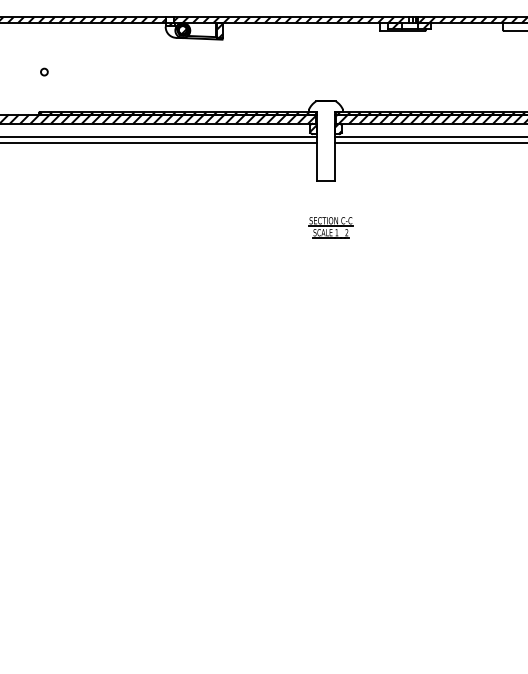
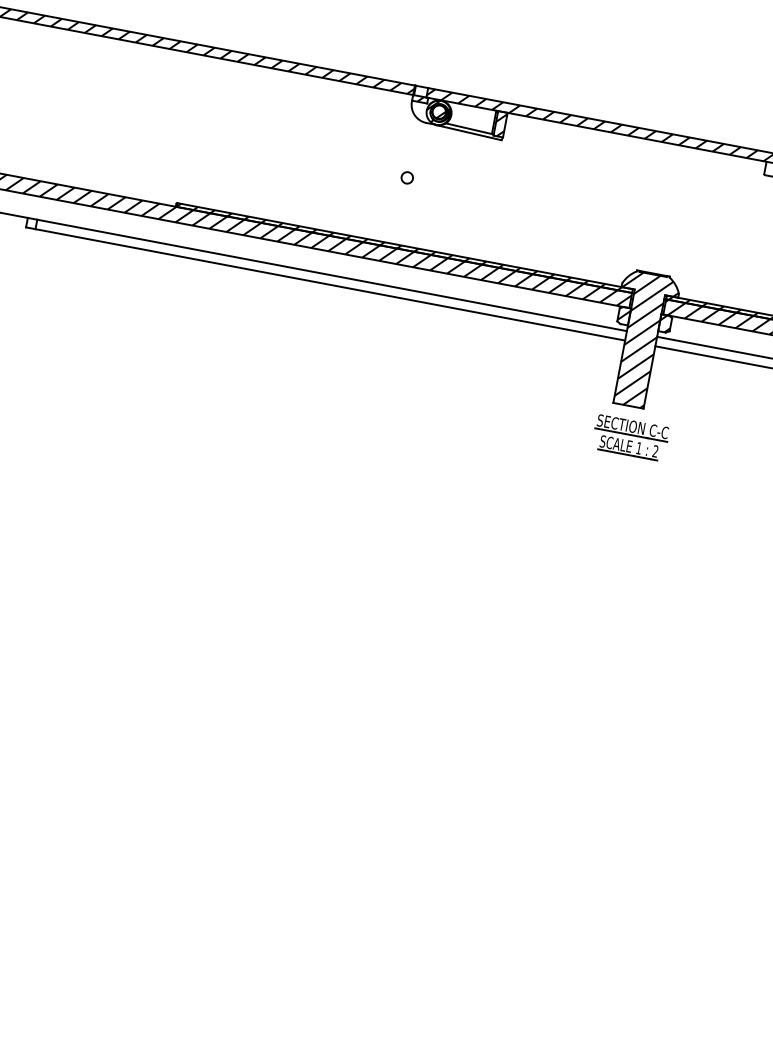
circle: (44, 71) -> (407, 176), moved
hatch: (325, 141) -> (639, 340), added
part: (330, 227) -> (630, 437), moved

